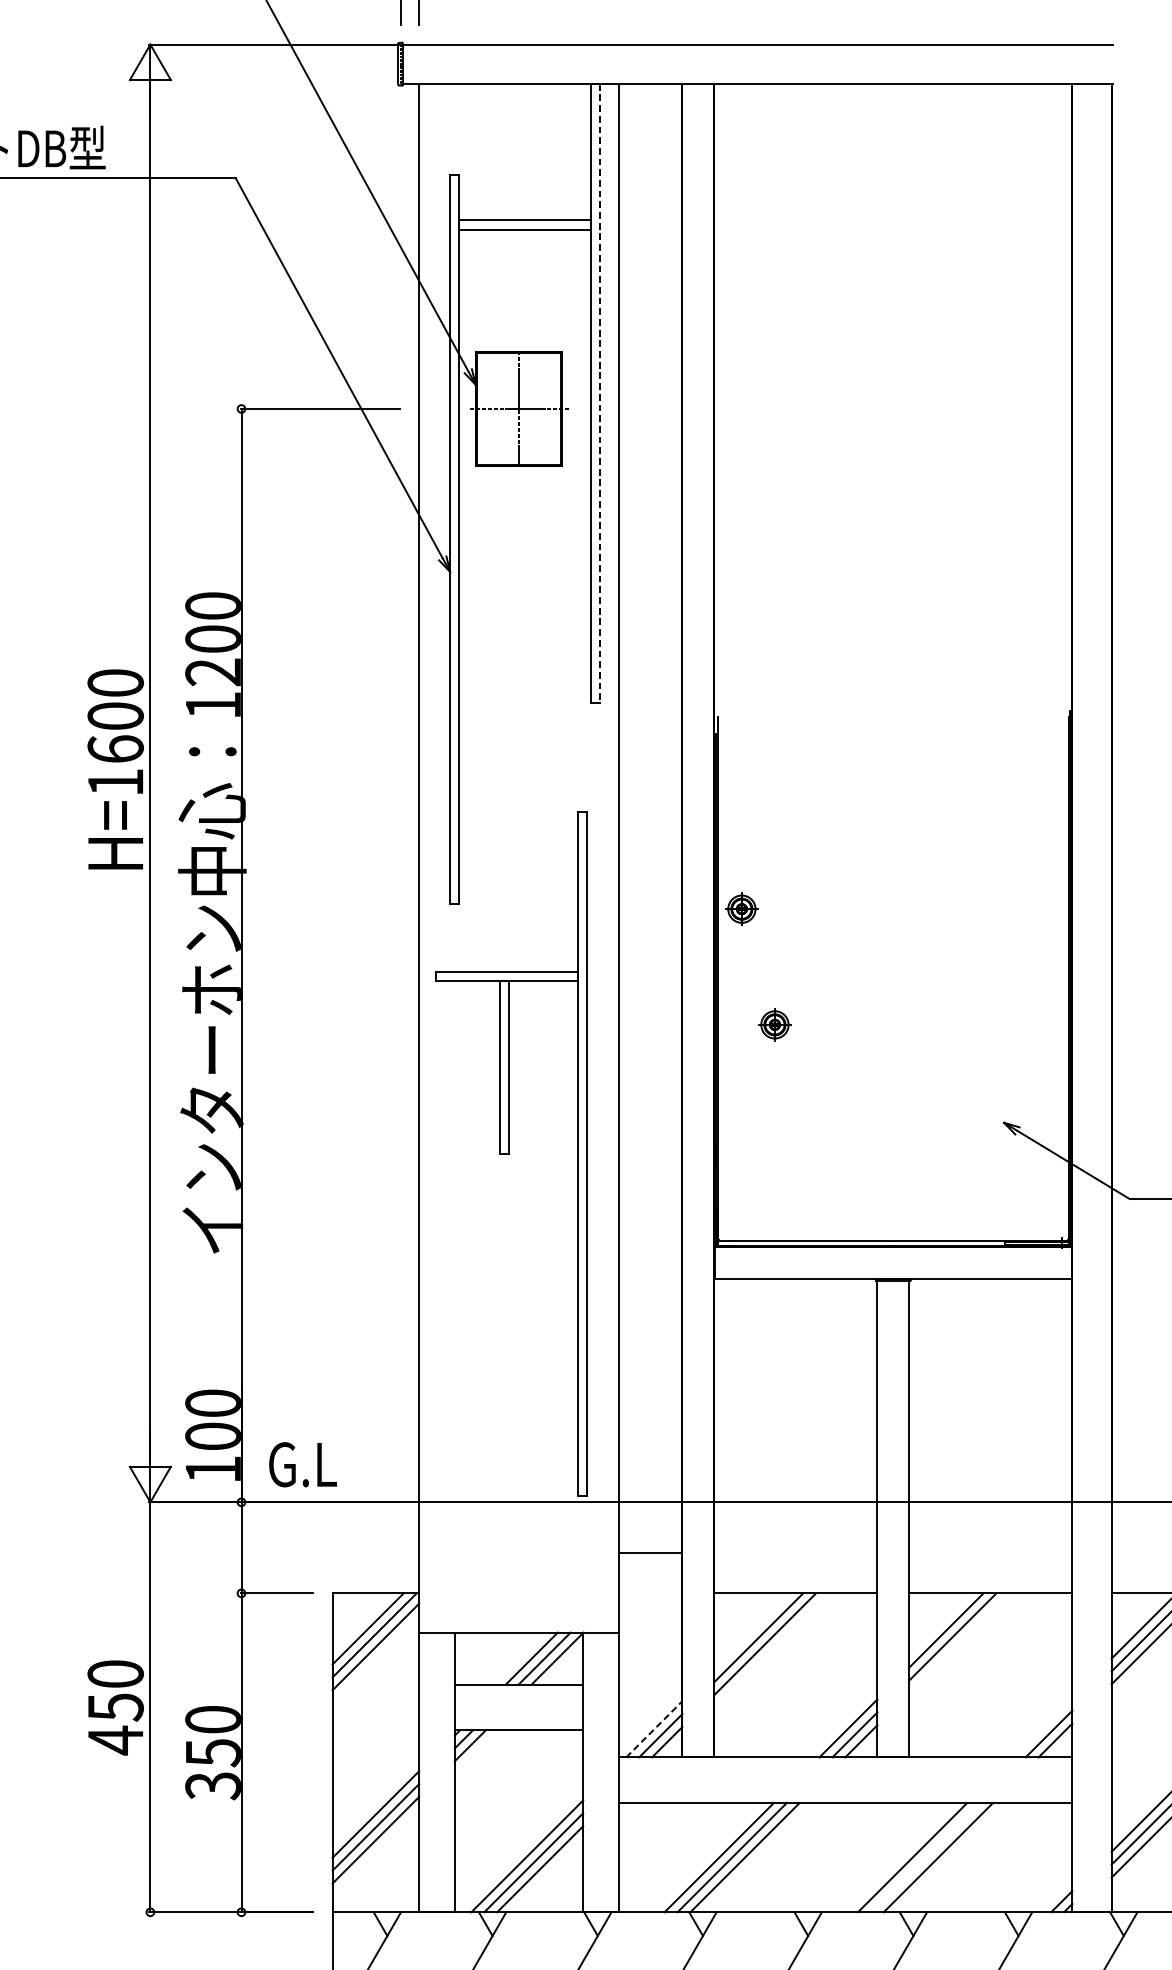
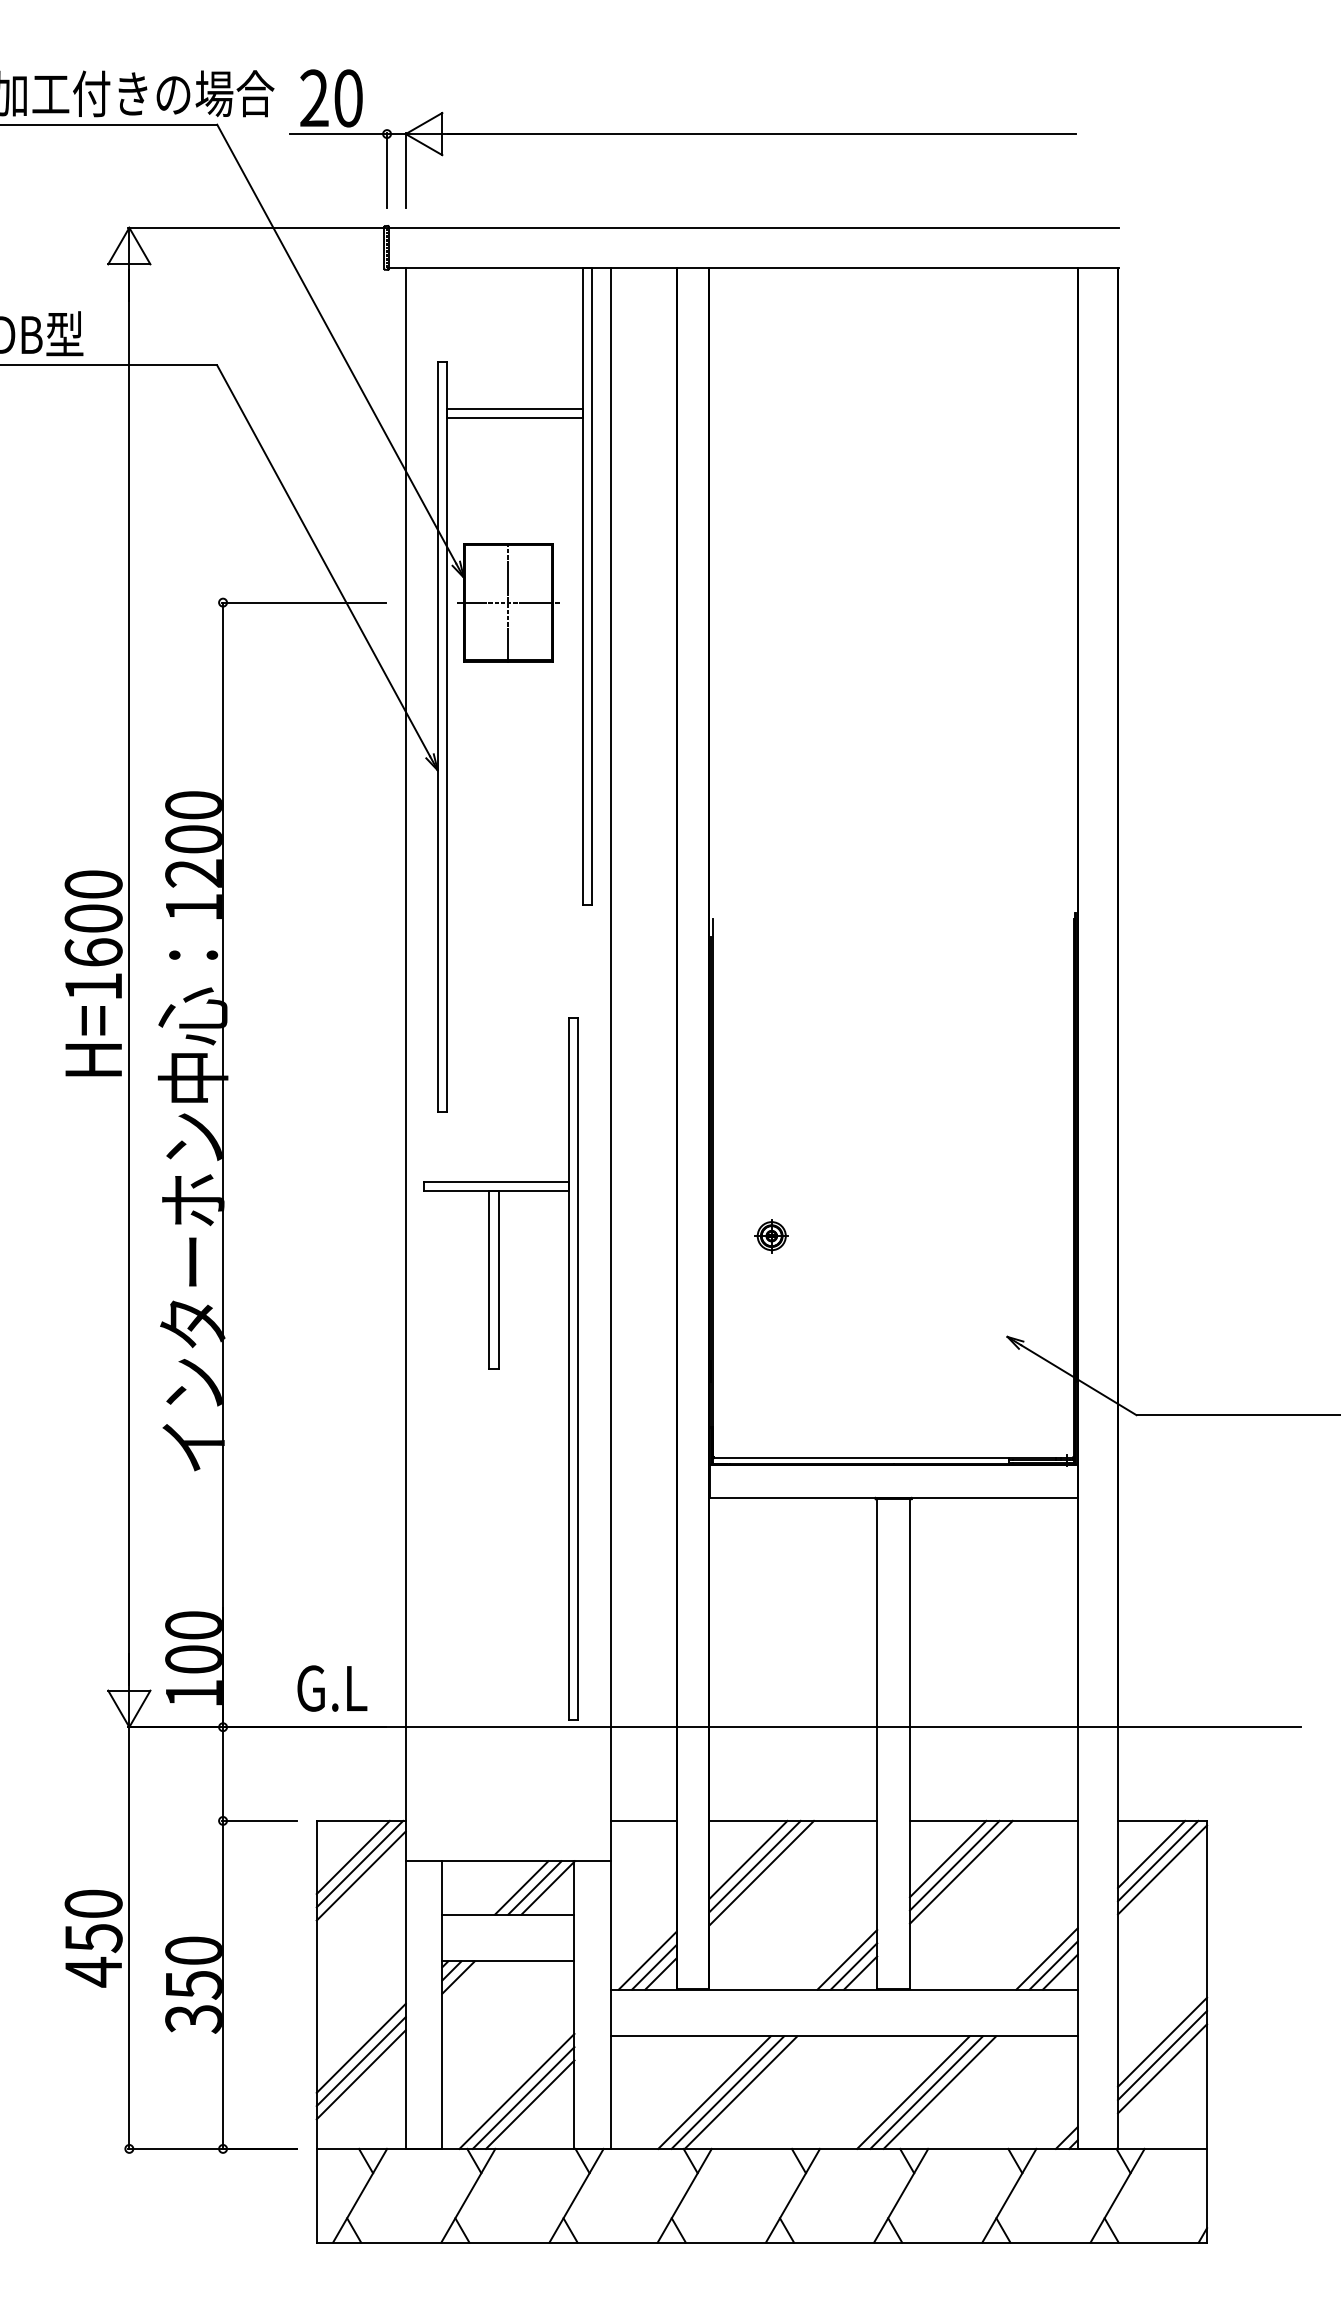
line: (600, 393) -> (592, 586), dashed -> solid
part: (741, 909) -> (737, 1117), removed
text: (303, 1464) -> (332, 1688), moved
line: (650, 1552) -> (643, 1820), moved
line: (752, 1630) -> (748, 1859), added
line: (958, 1642) -> (960, 1871), added
line: (1042, 1727) -> (1046, 1958), added
line: (654, 1729) -> (647, 1960), dashed -> solid
line: (925, 1857) -> (926, 2092), added

